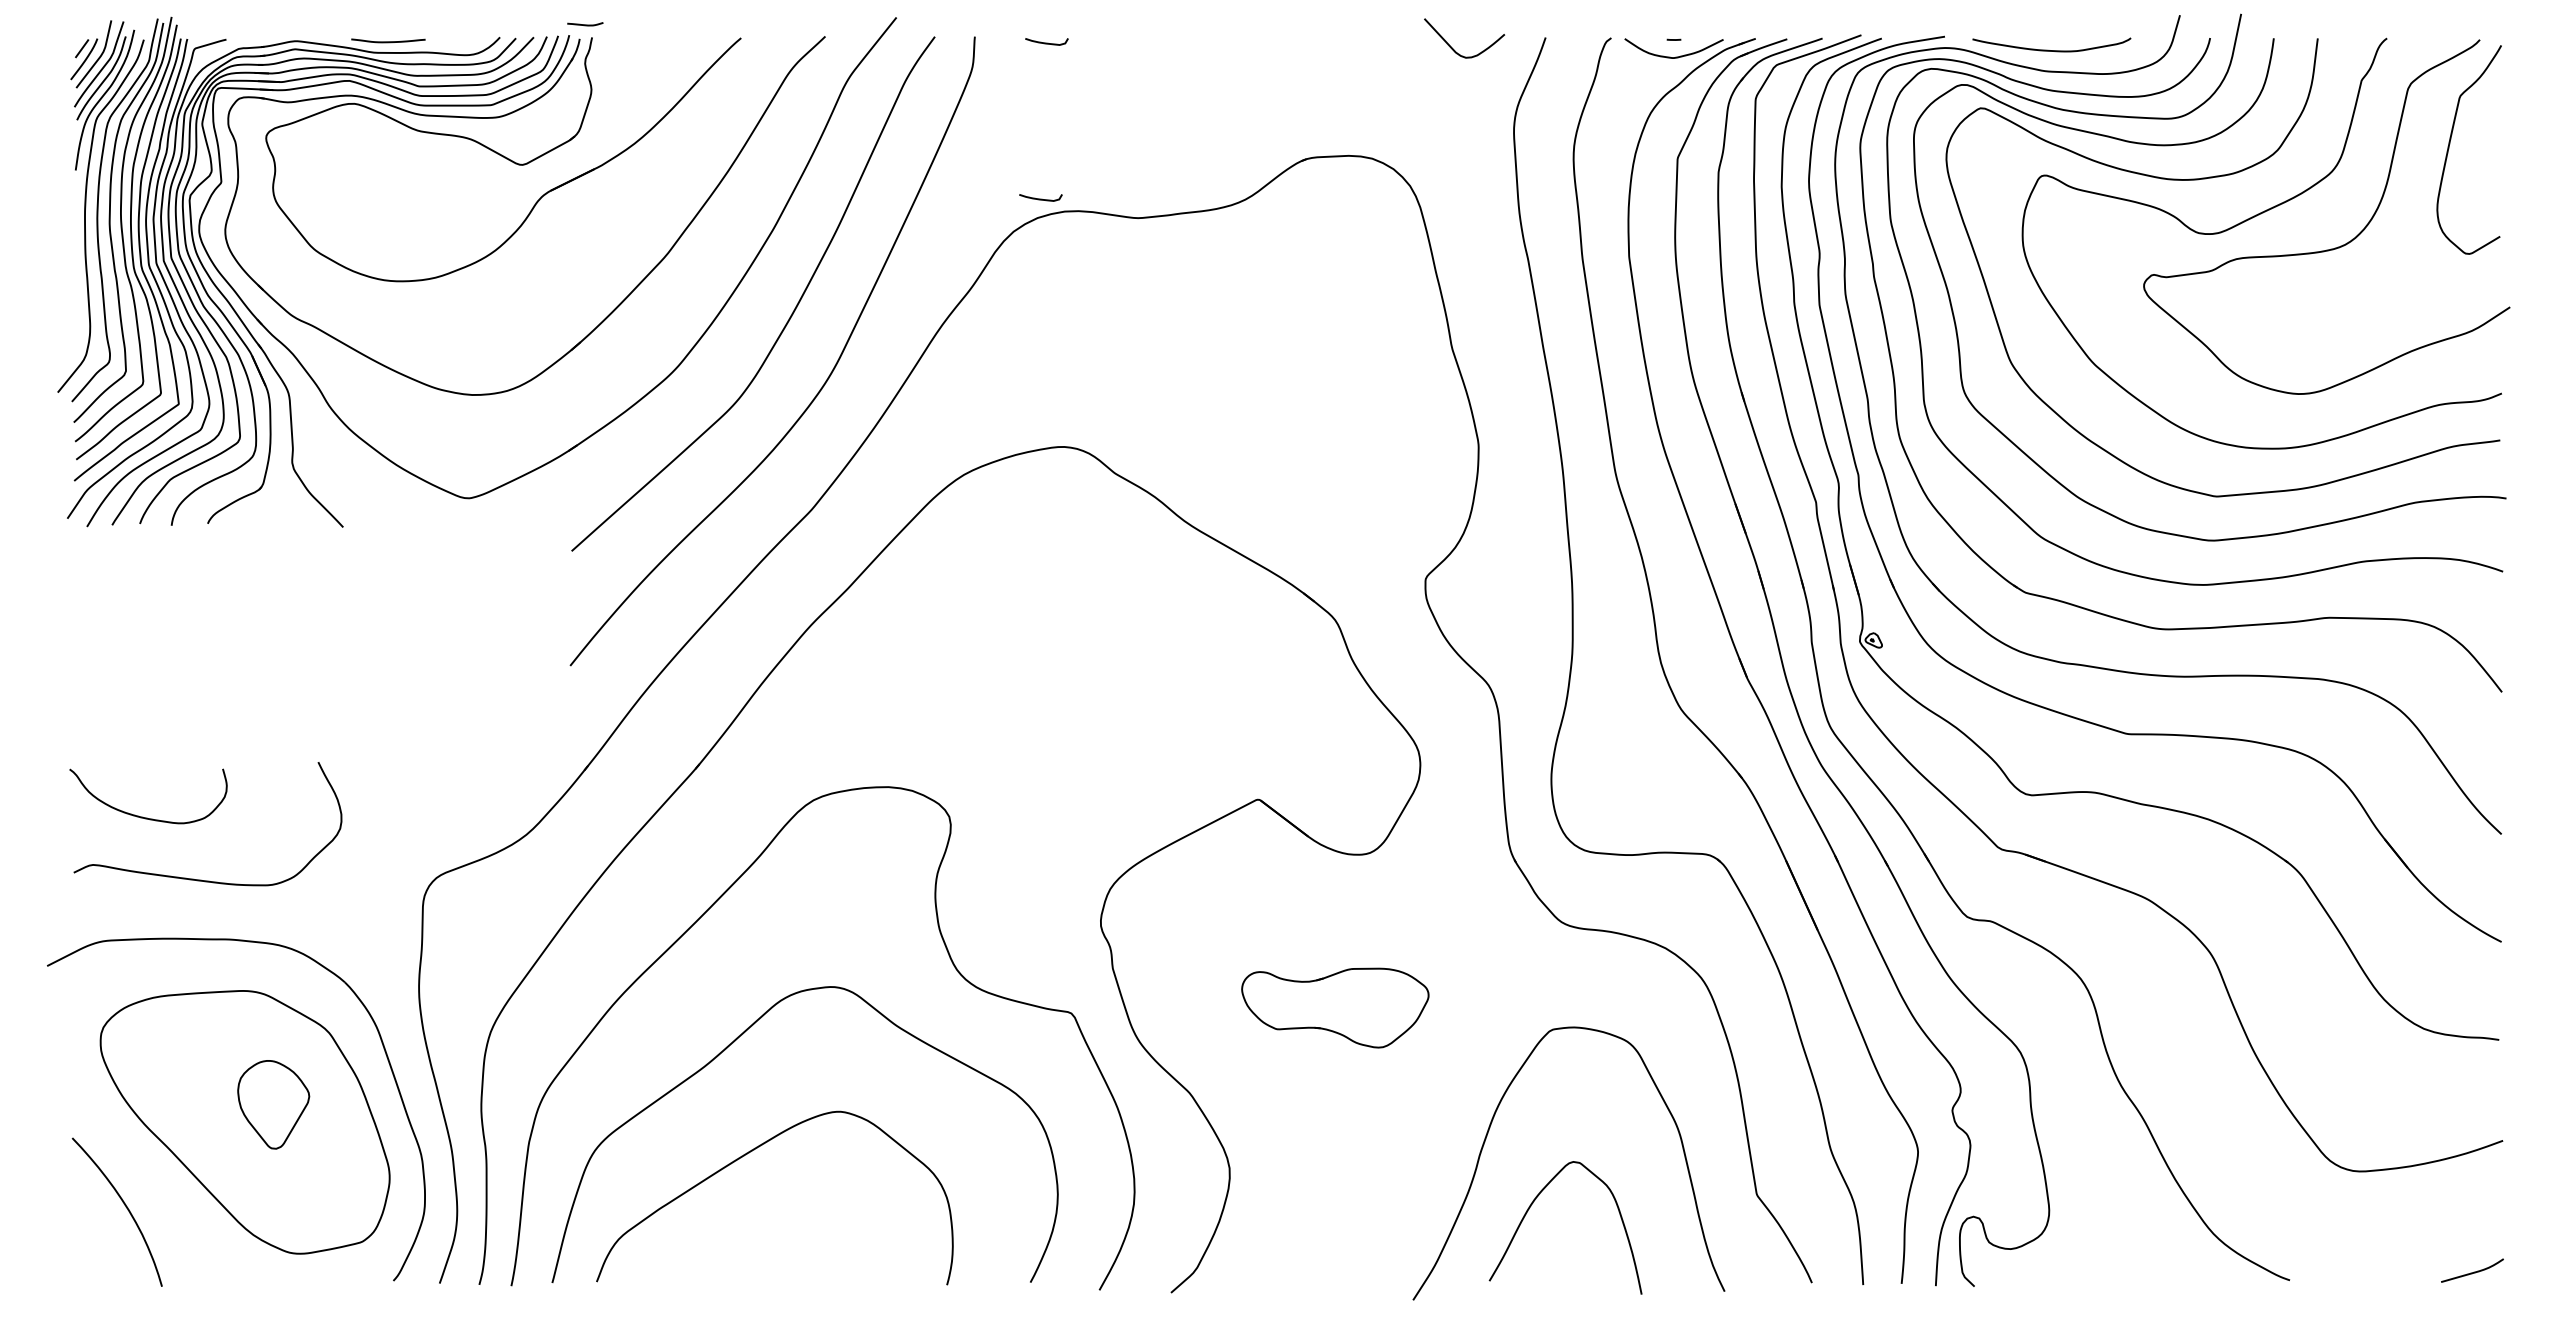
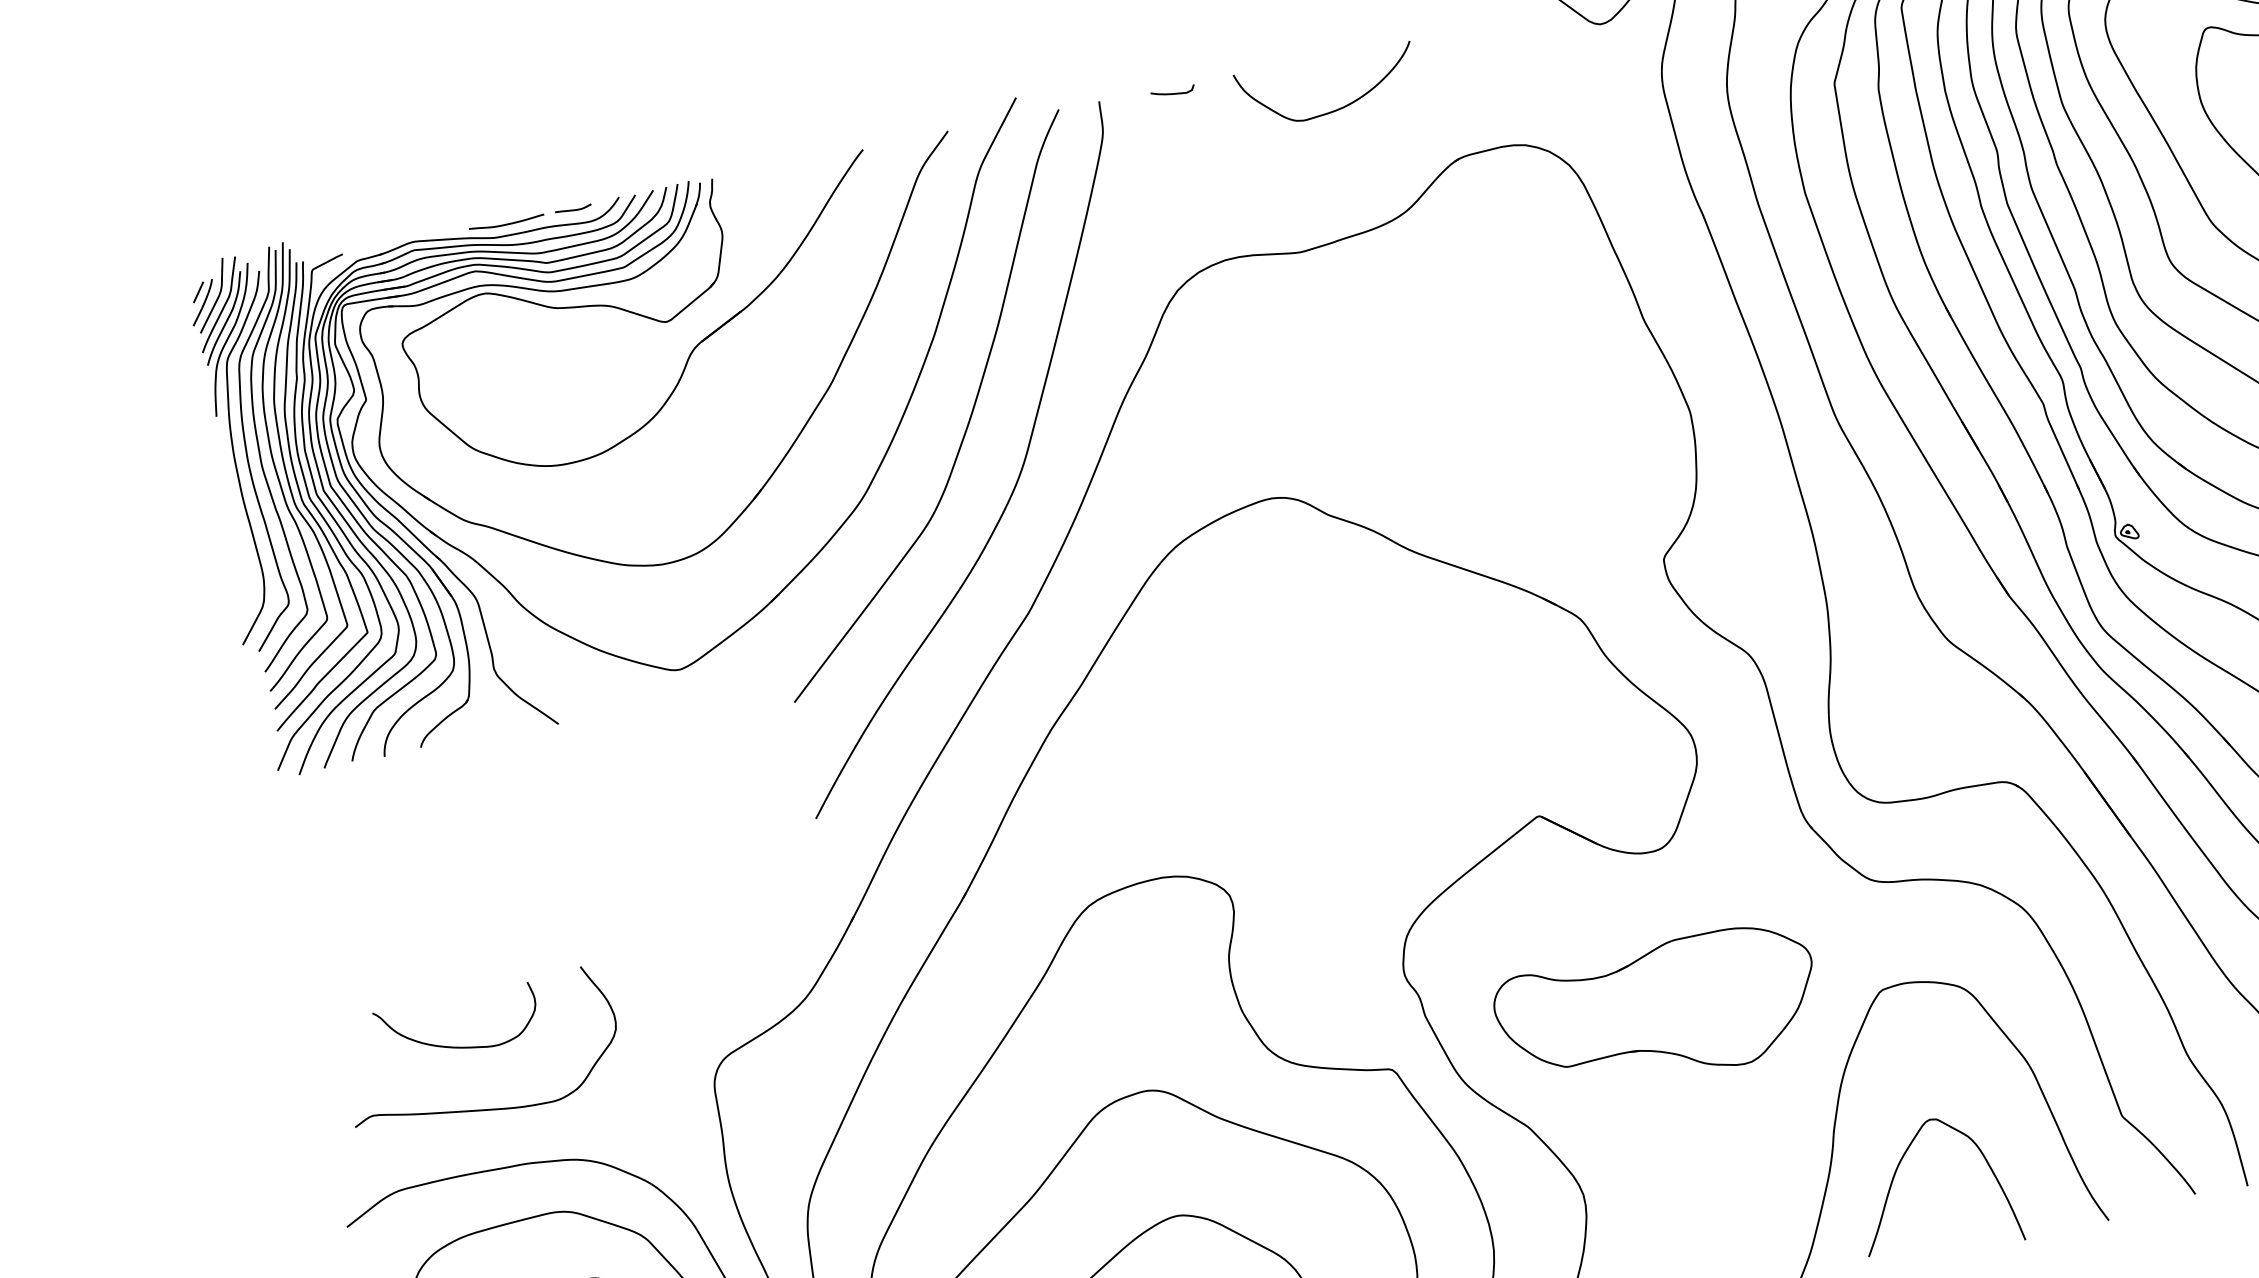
curve: (585, 24) -> (573, 209), moved
curve: (1199, 88) -> (1336, 108), added
curve: (1040, 198) -> (1197, 251), removed
curve: (142, 816) -> (455, 1046), moved
part: (1335, 1007) -> (1658, 1011), size x1.67

